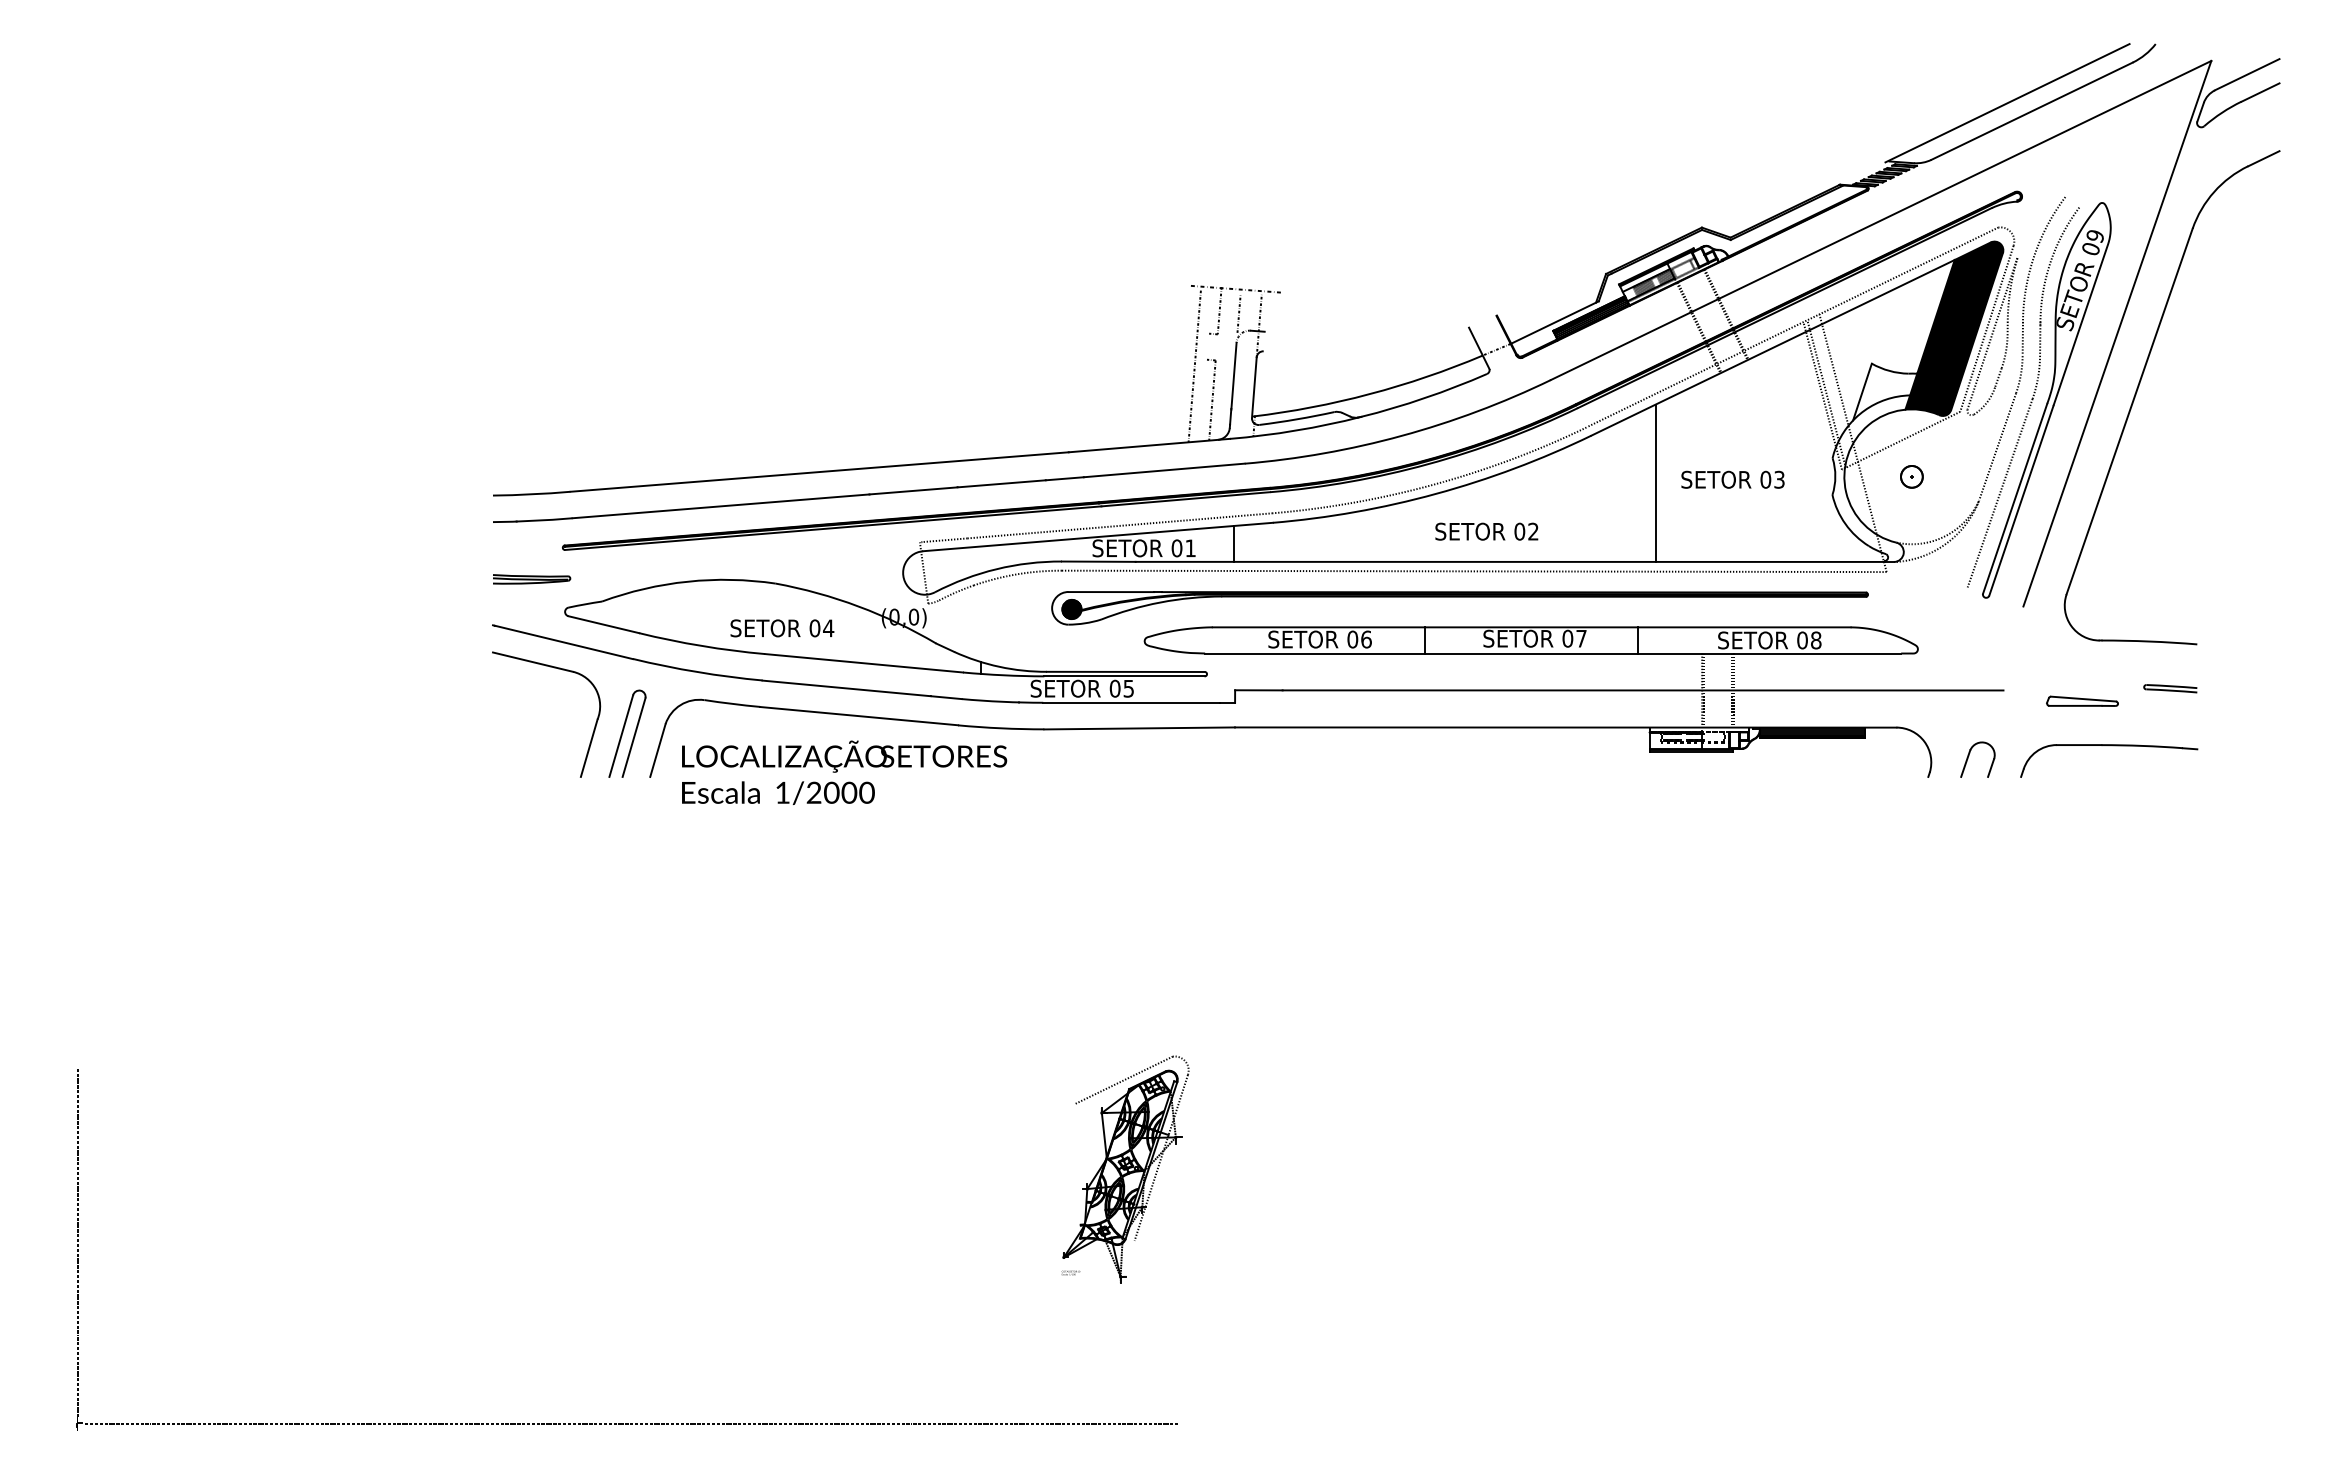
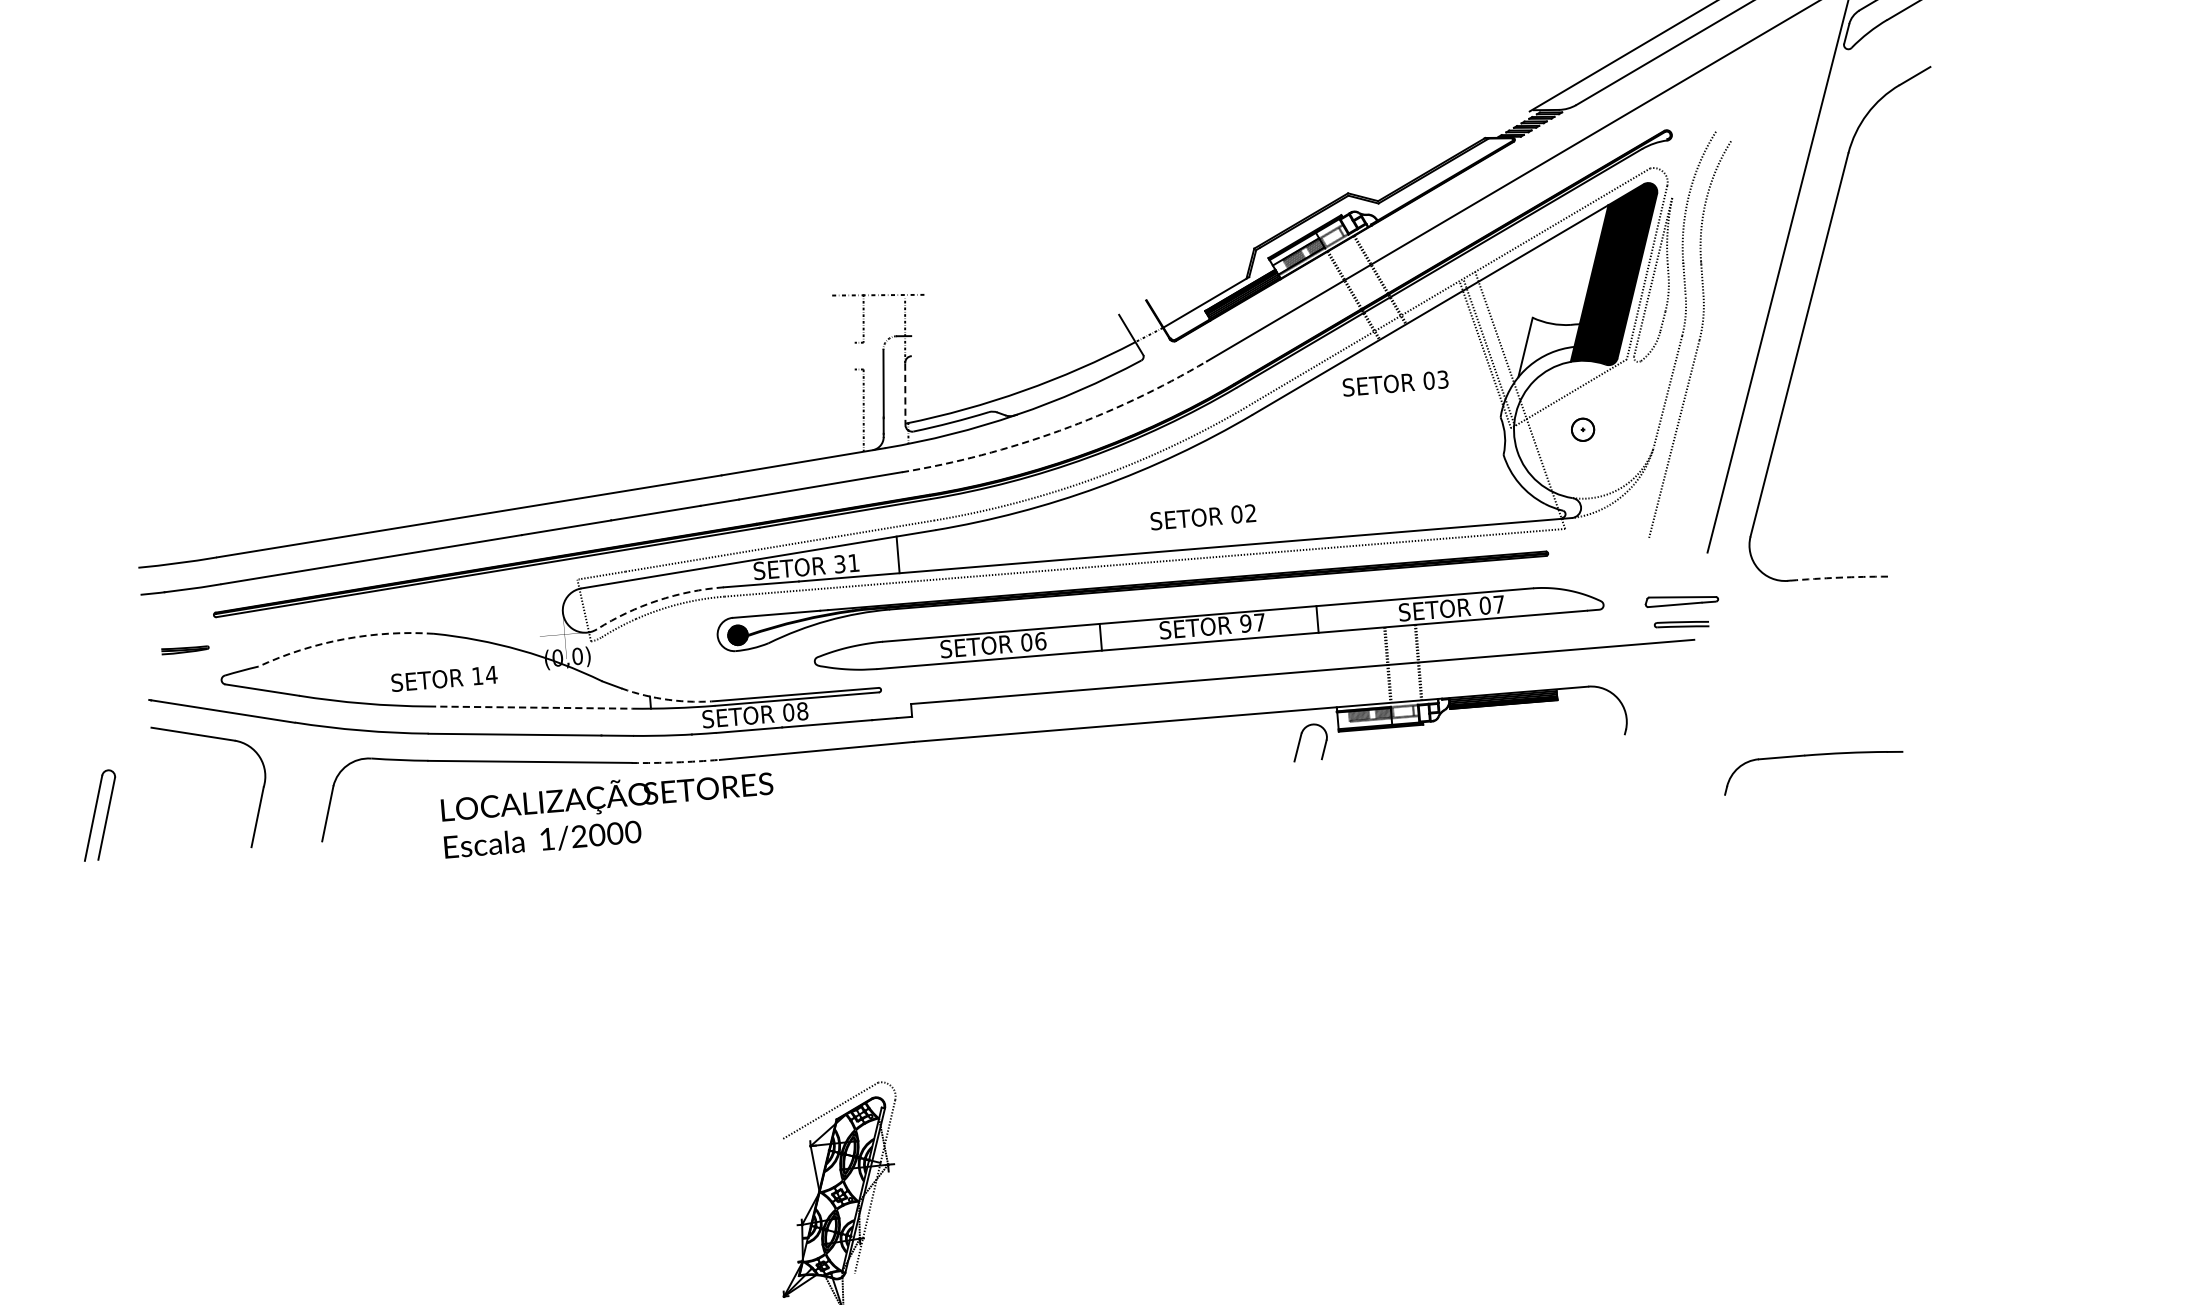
line: (1238, 312) -> (882, 318), removed
line: (1194, 366) -> (842, 377), removed
line: (1254, 388) -> (905, 394), solid -> dashed
part: (2046, 400) -> (1713, 340), removed
arc: (1401, 435) -> (1059, 430), solid -> dashed
text: (1732, 479) -> (1395, 383), moved
line: (1655, 482) -> (1322, 457), removed
text: (1486, 531) -> (1202, 517), moved
text: (1176, 548) -> (839, 564), 01 -> 31
line: (996, 569) -> (657, 600), solid -> dashed
part: (532, 579) -> (185, 649), size x0.6
arc: (687, 581) -> (343, 639), solid -> dashed
text: (814, 628) -> (477, 676), 04 -> 14
text: (1567, 638) -> (1245, 623), 07 -> 97
text: (1816, 640) -> (1499, 604), 08 -> 07
arc: (2149, 641) -> (1838, 577), solid -> dashed
line: (864, 663) -> (531, 707), solid -> dashed
arc: (999, 666) -> (668, 699), solid -> dashed
text: (1128, 688) -> (802, 711), 05 -> 08
part: (2170, 688) -> (1681, 624), moved
part: (2082, 700) -> (1681, 598), moved
arc: (1001, 728) -> (676, 762), solid -> dashed
part: (627, 733) -> (99, 815), moved
part: (2110, 746) -> (1813, 756), moved
part: (1969, 756) -> (1301, 739), moved
text: (844, 772) -> (608, 813), moved

